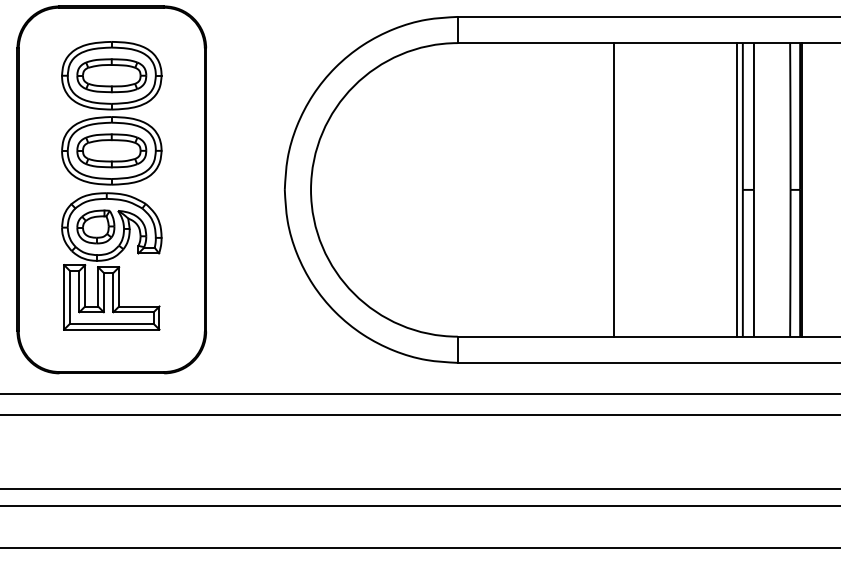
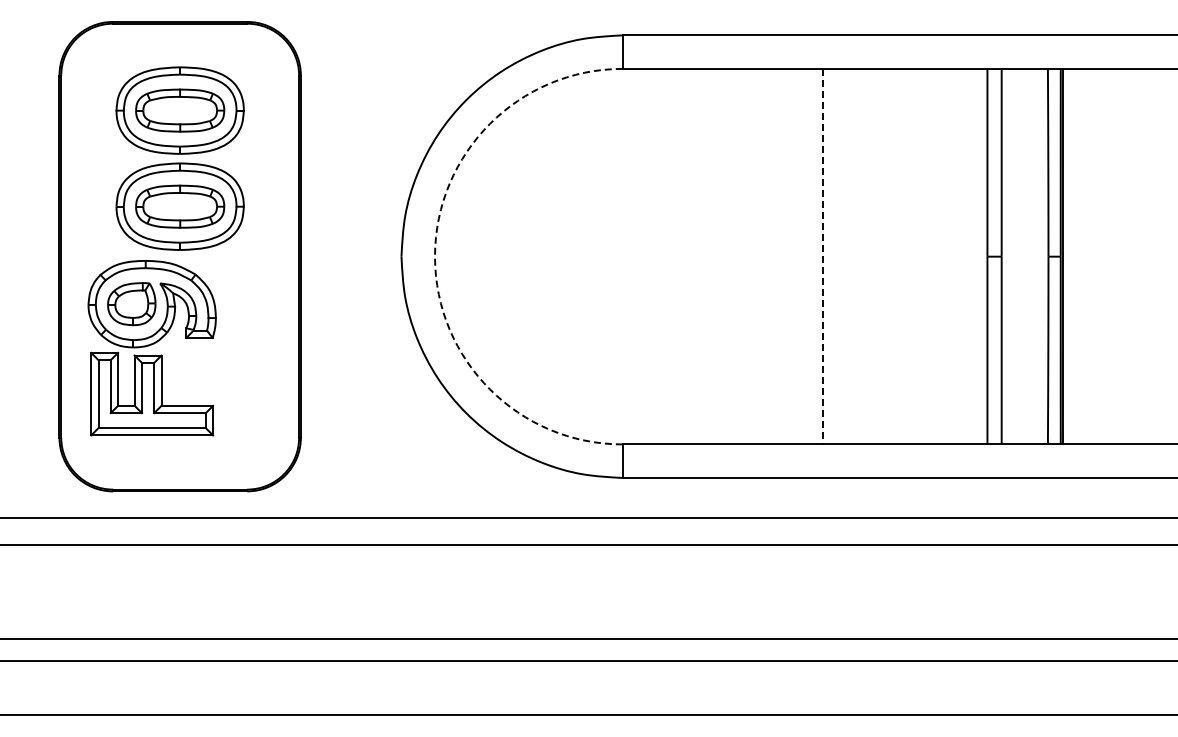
arc: (311, 189) -> (435, 256), solid -> dashed
line: (614, 189) -> (823, 256), solid -> dashed
line: (736, 189) -> (979, 256), removed
part: (111, 261) -> (151, 348), moved

